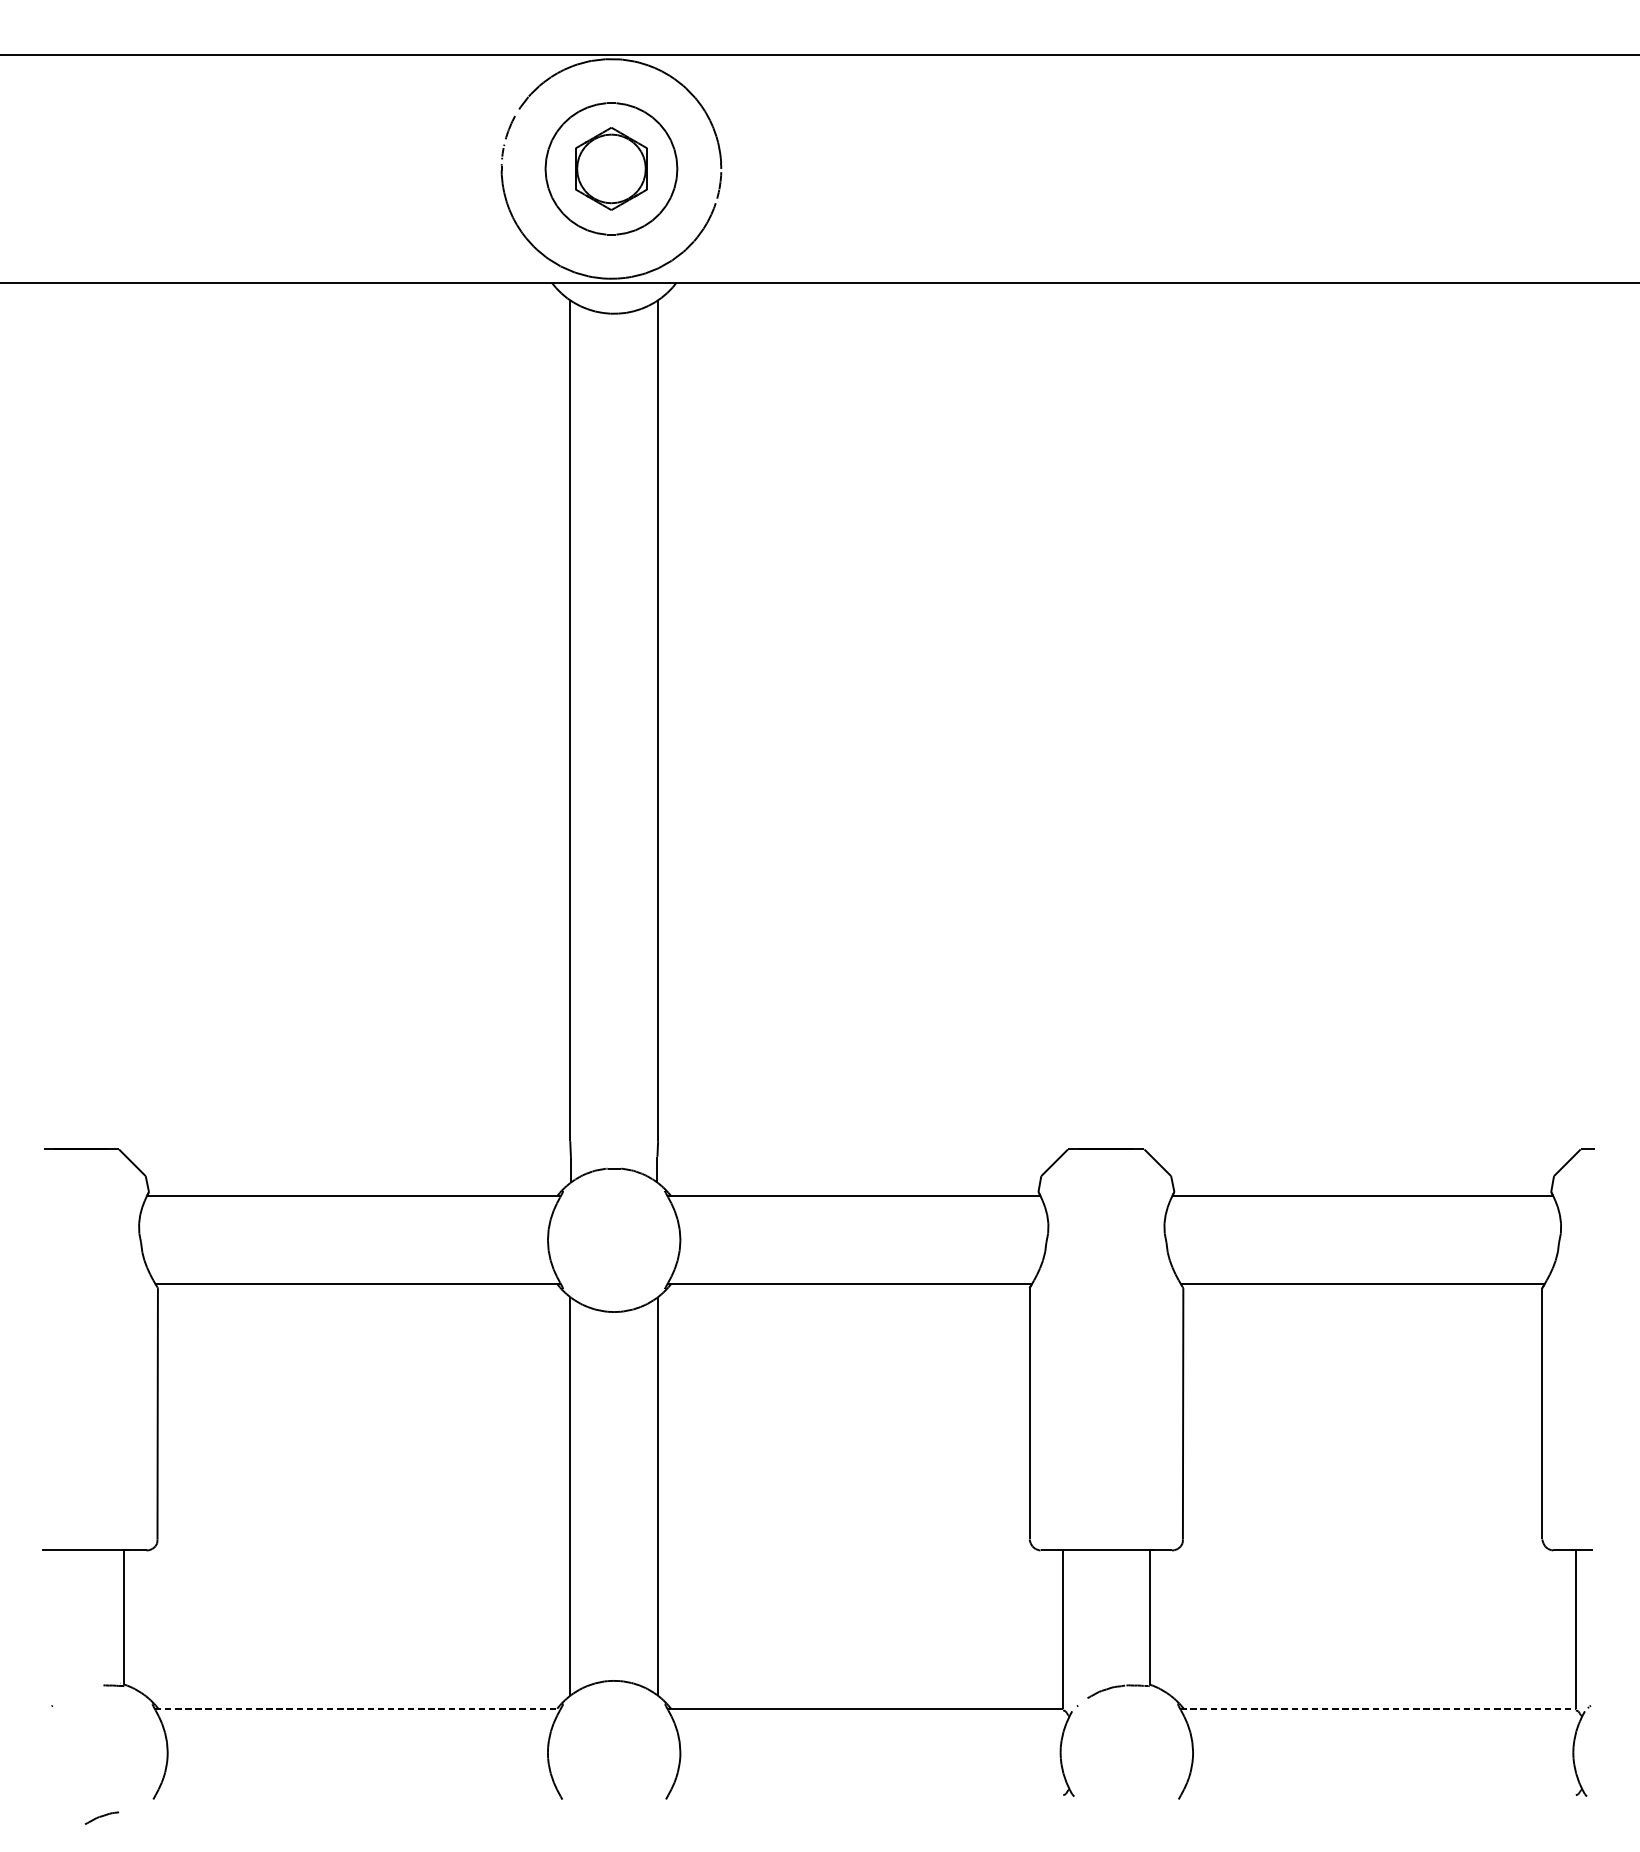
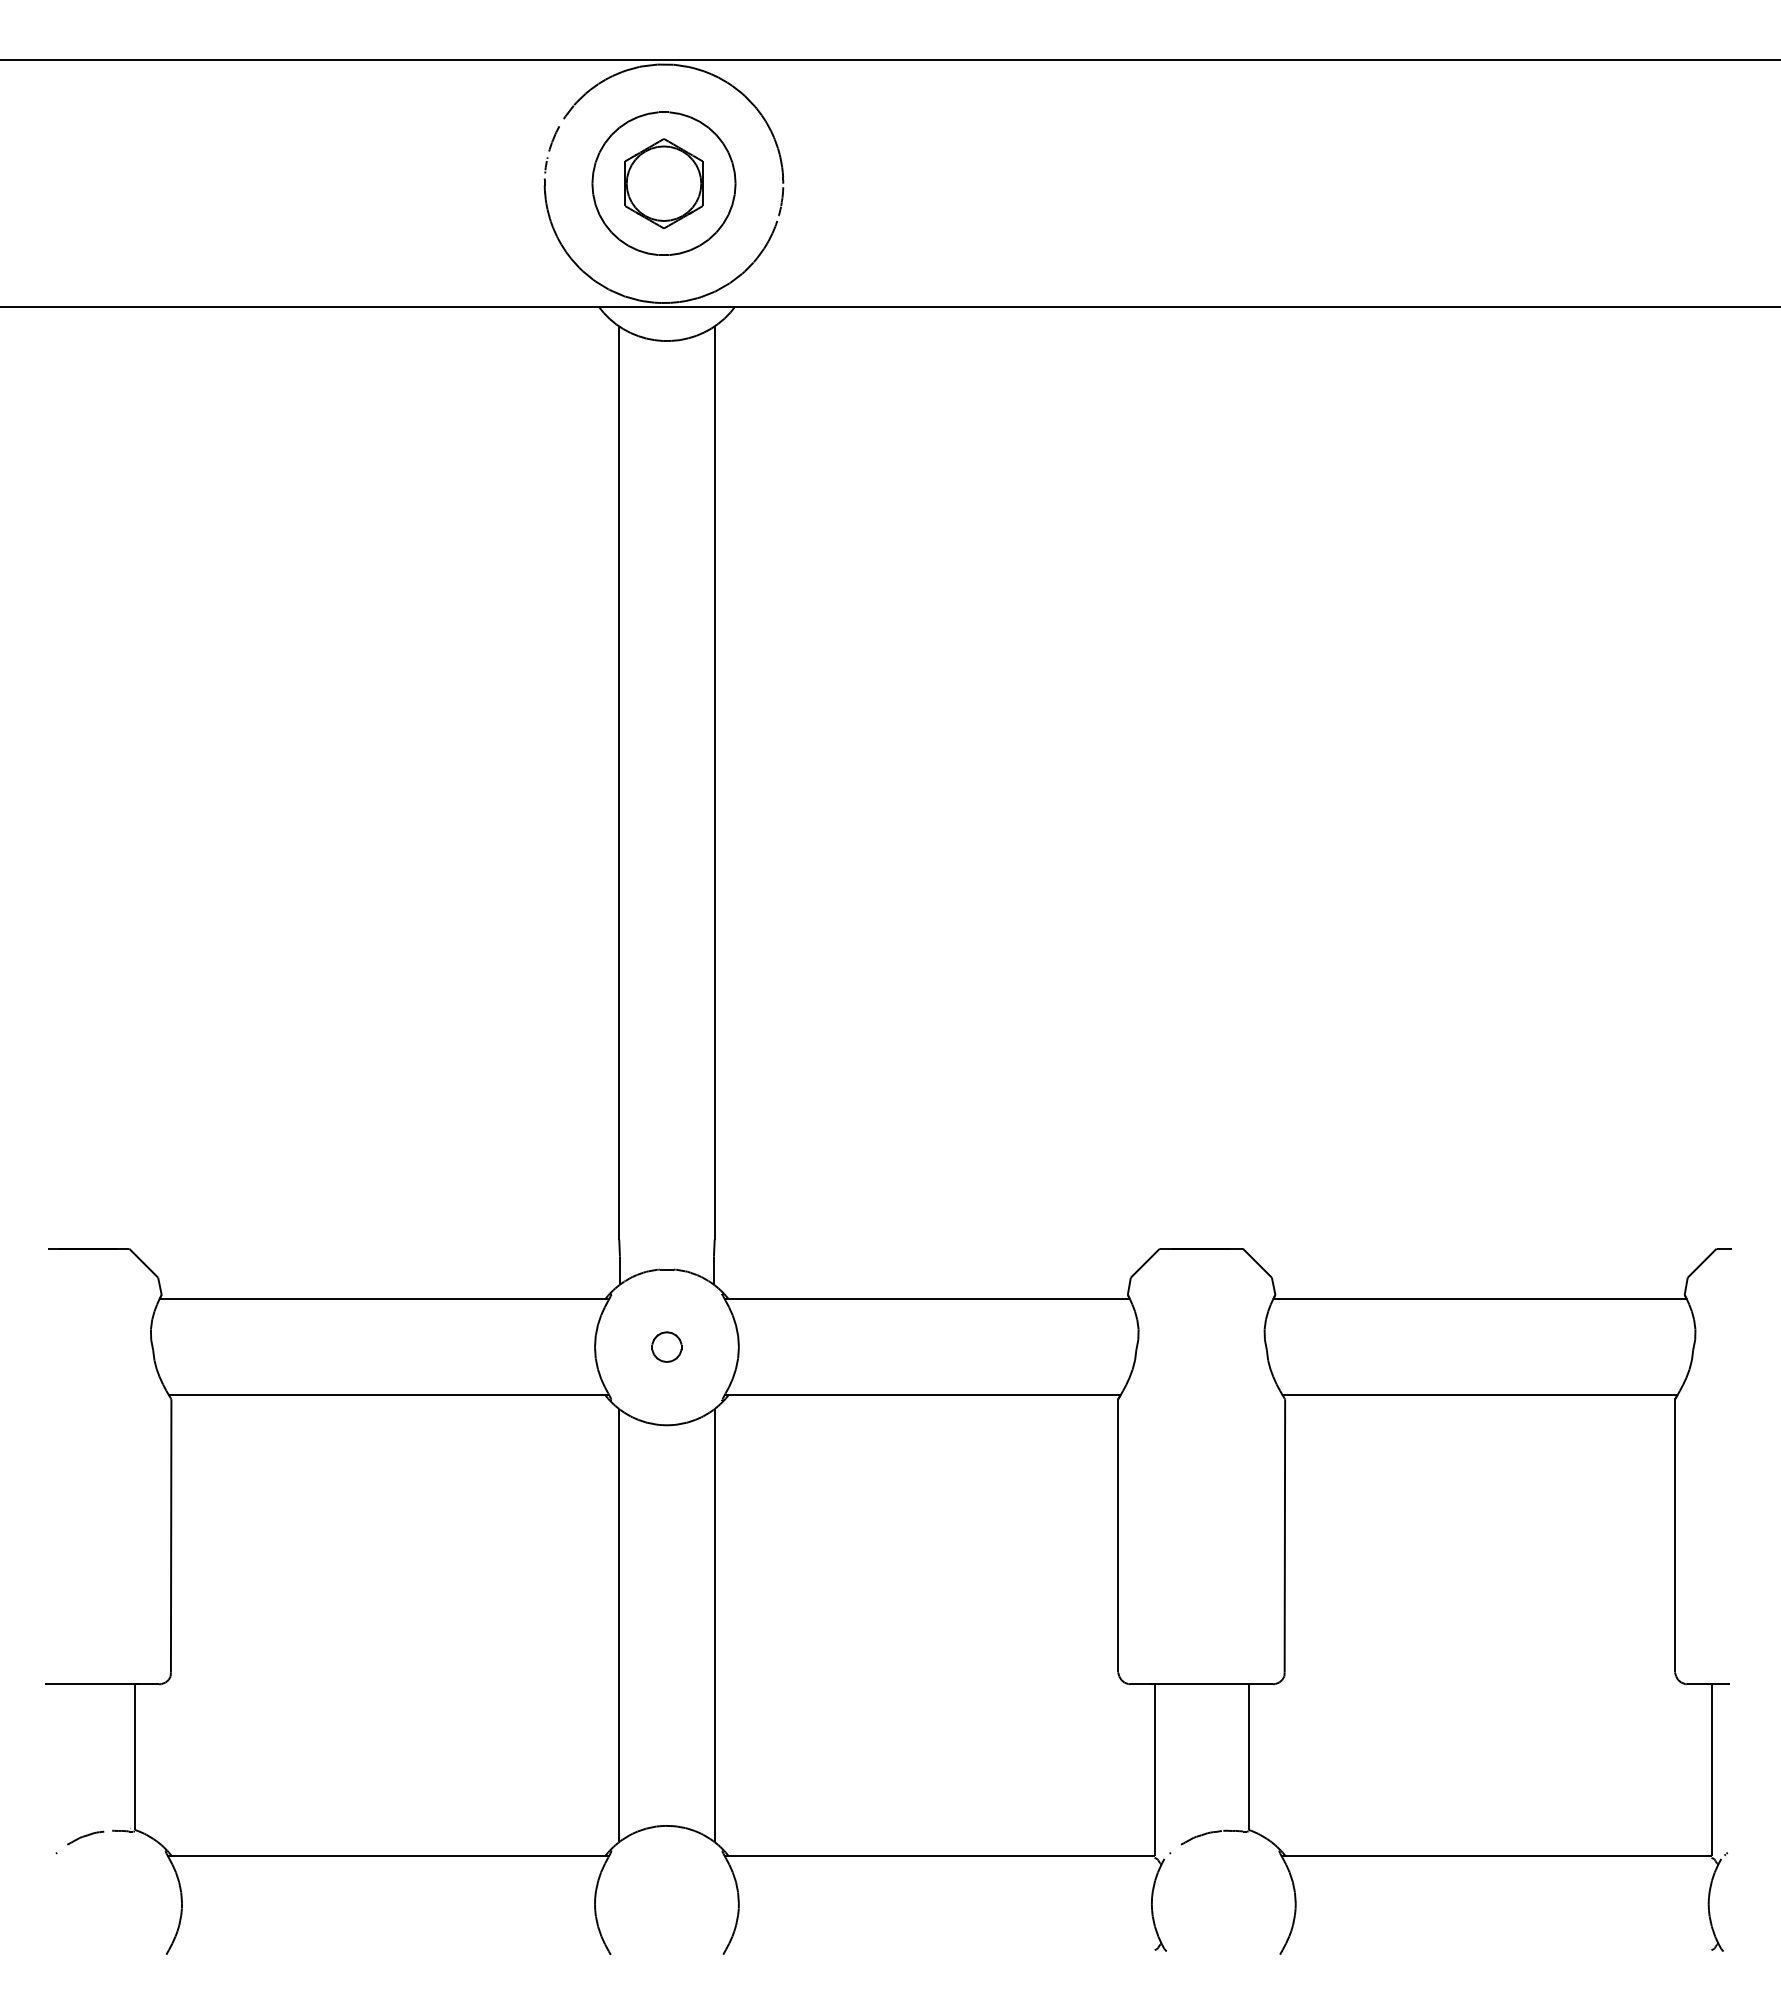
part: (613, 1239) -> (666, 1346), added
line: (357, 1709) -> (388, 1856), dashed -> solid
line: (1377, 1709) -> (1496, 1856), dashed -> solid
part: (101, 1817) -> (85, 1837), moved

